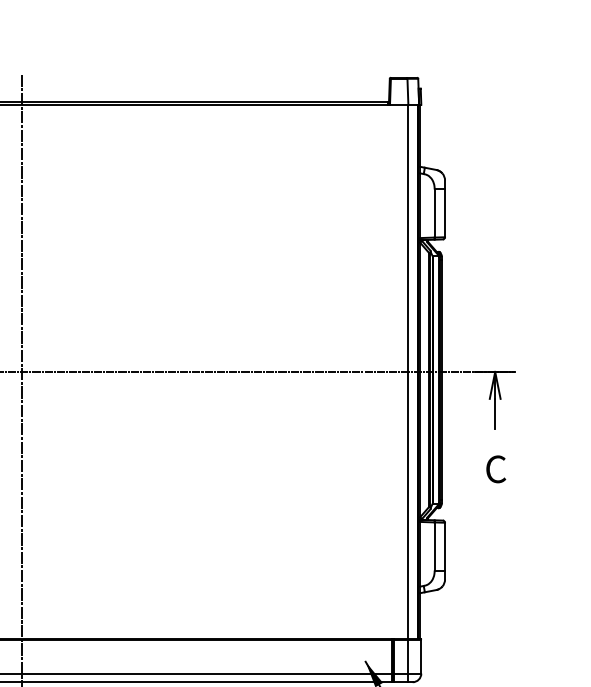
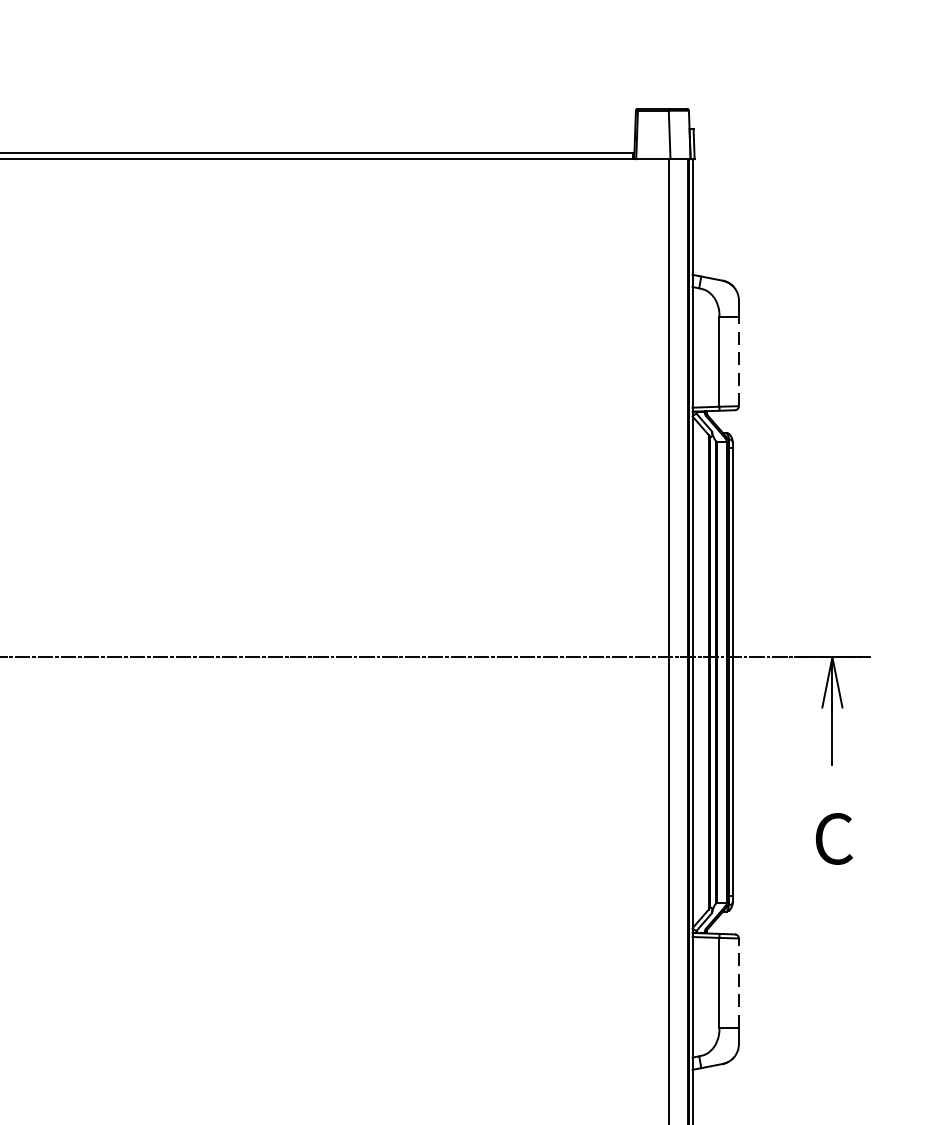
line: (445, 213) -> (739, 361), solid -> dashed
line: (445, 546) -> (739, 982), solid -> dashed

